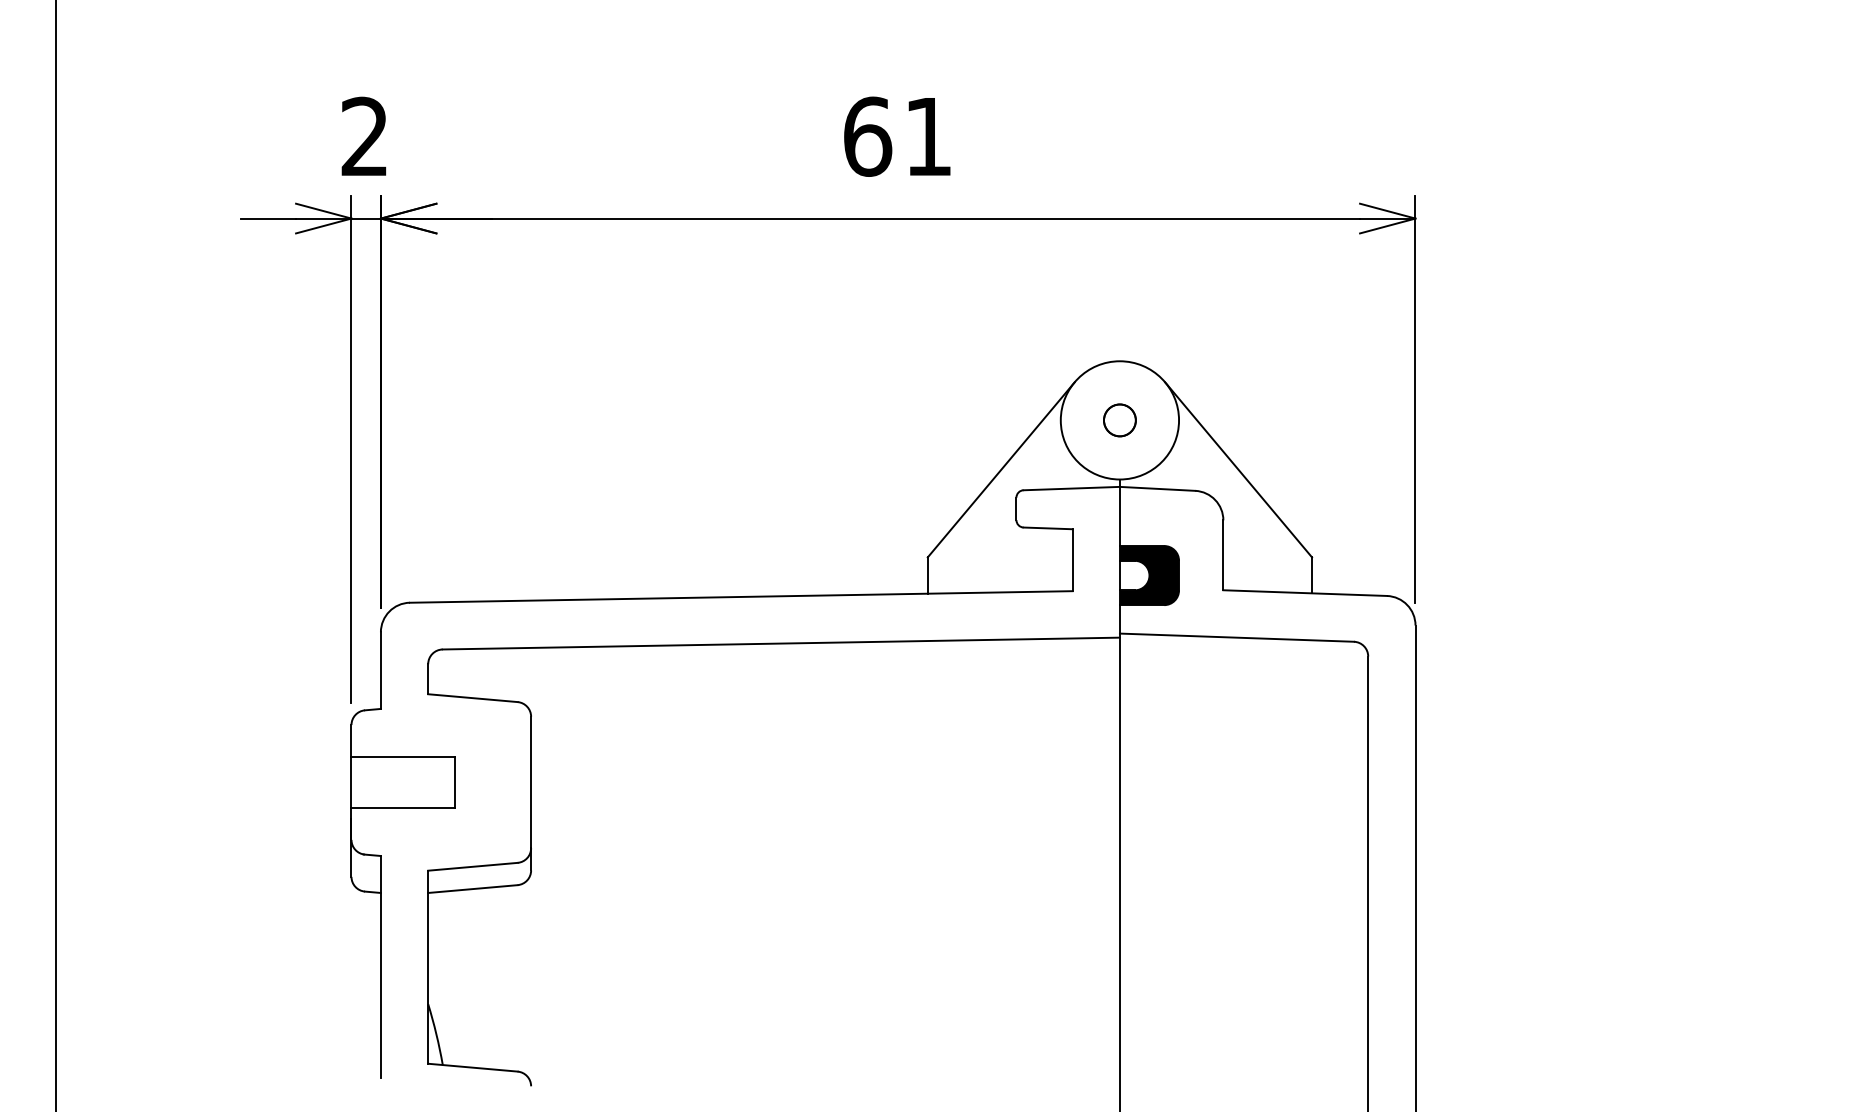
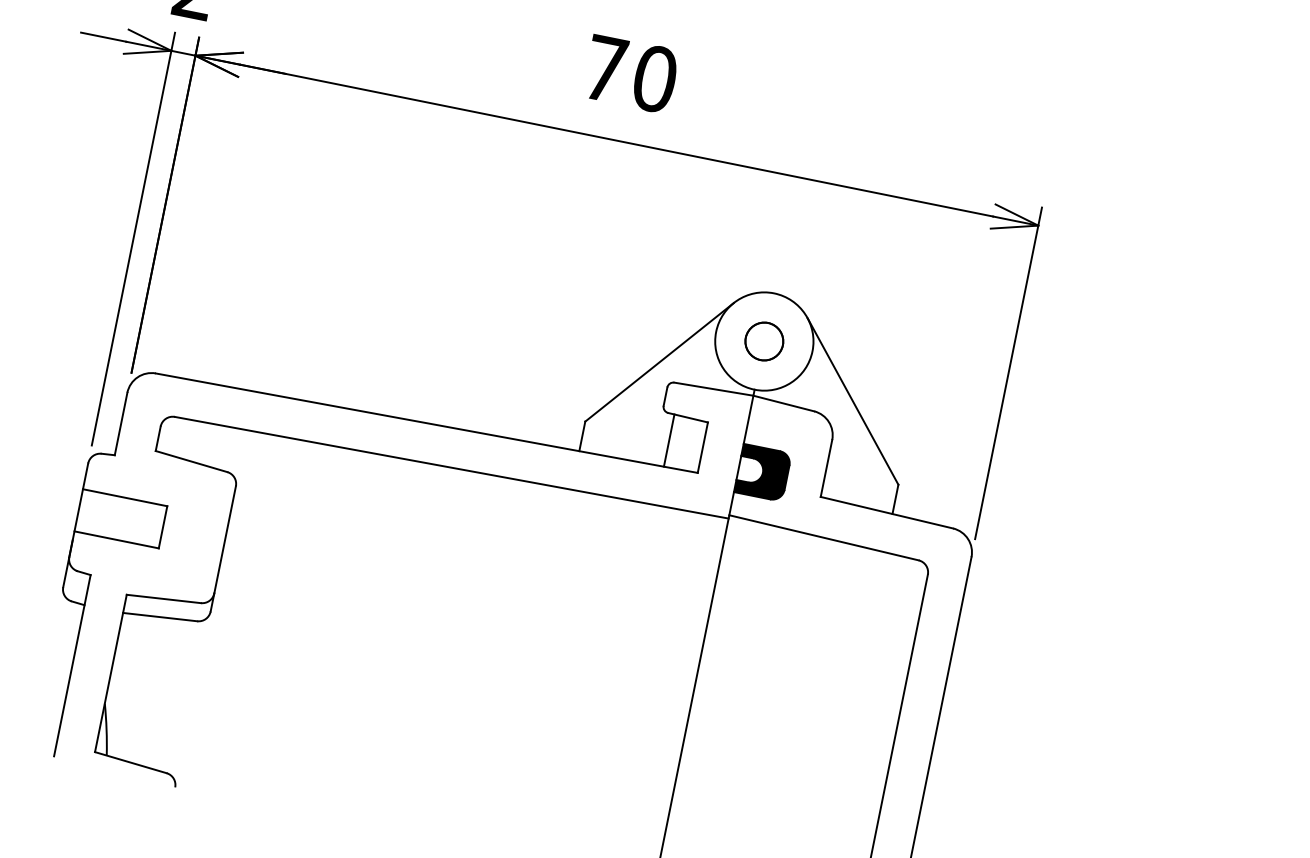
text: (898, 136) -> (630, 73), 61 -> 70
part: (1119, 420) -> (764, 341), size x1.43
line: (1031, 559) -> (669, 440), added

